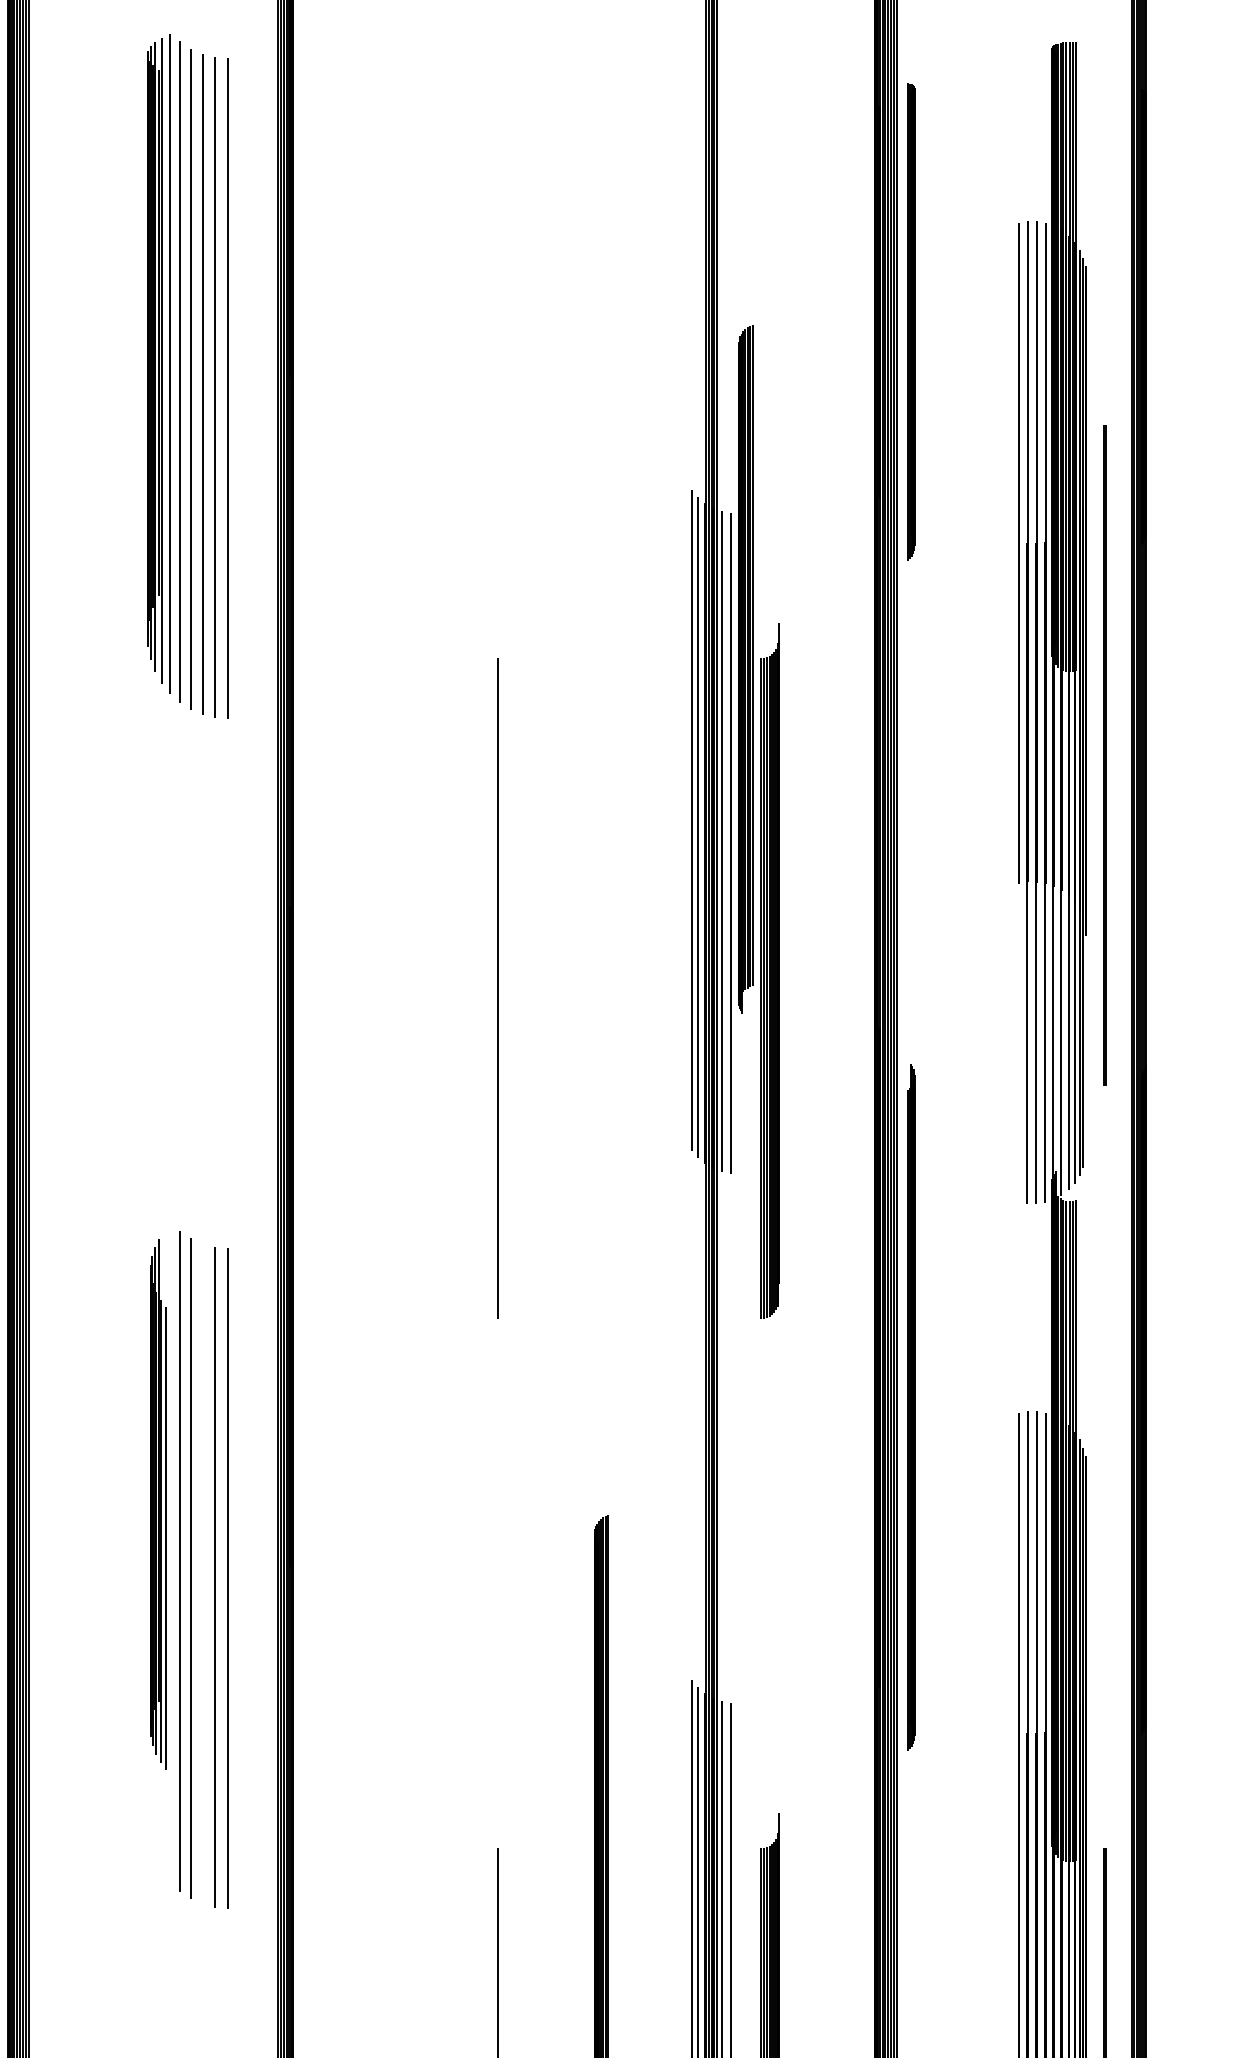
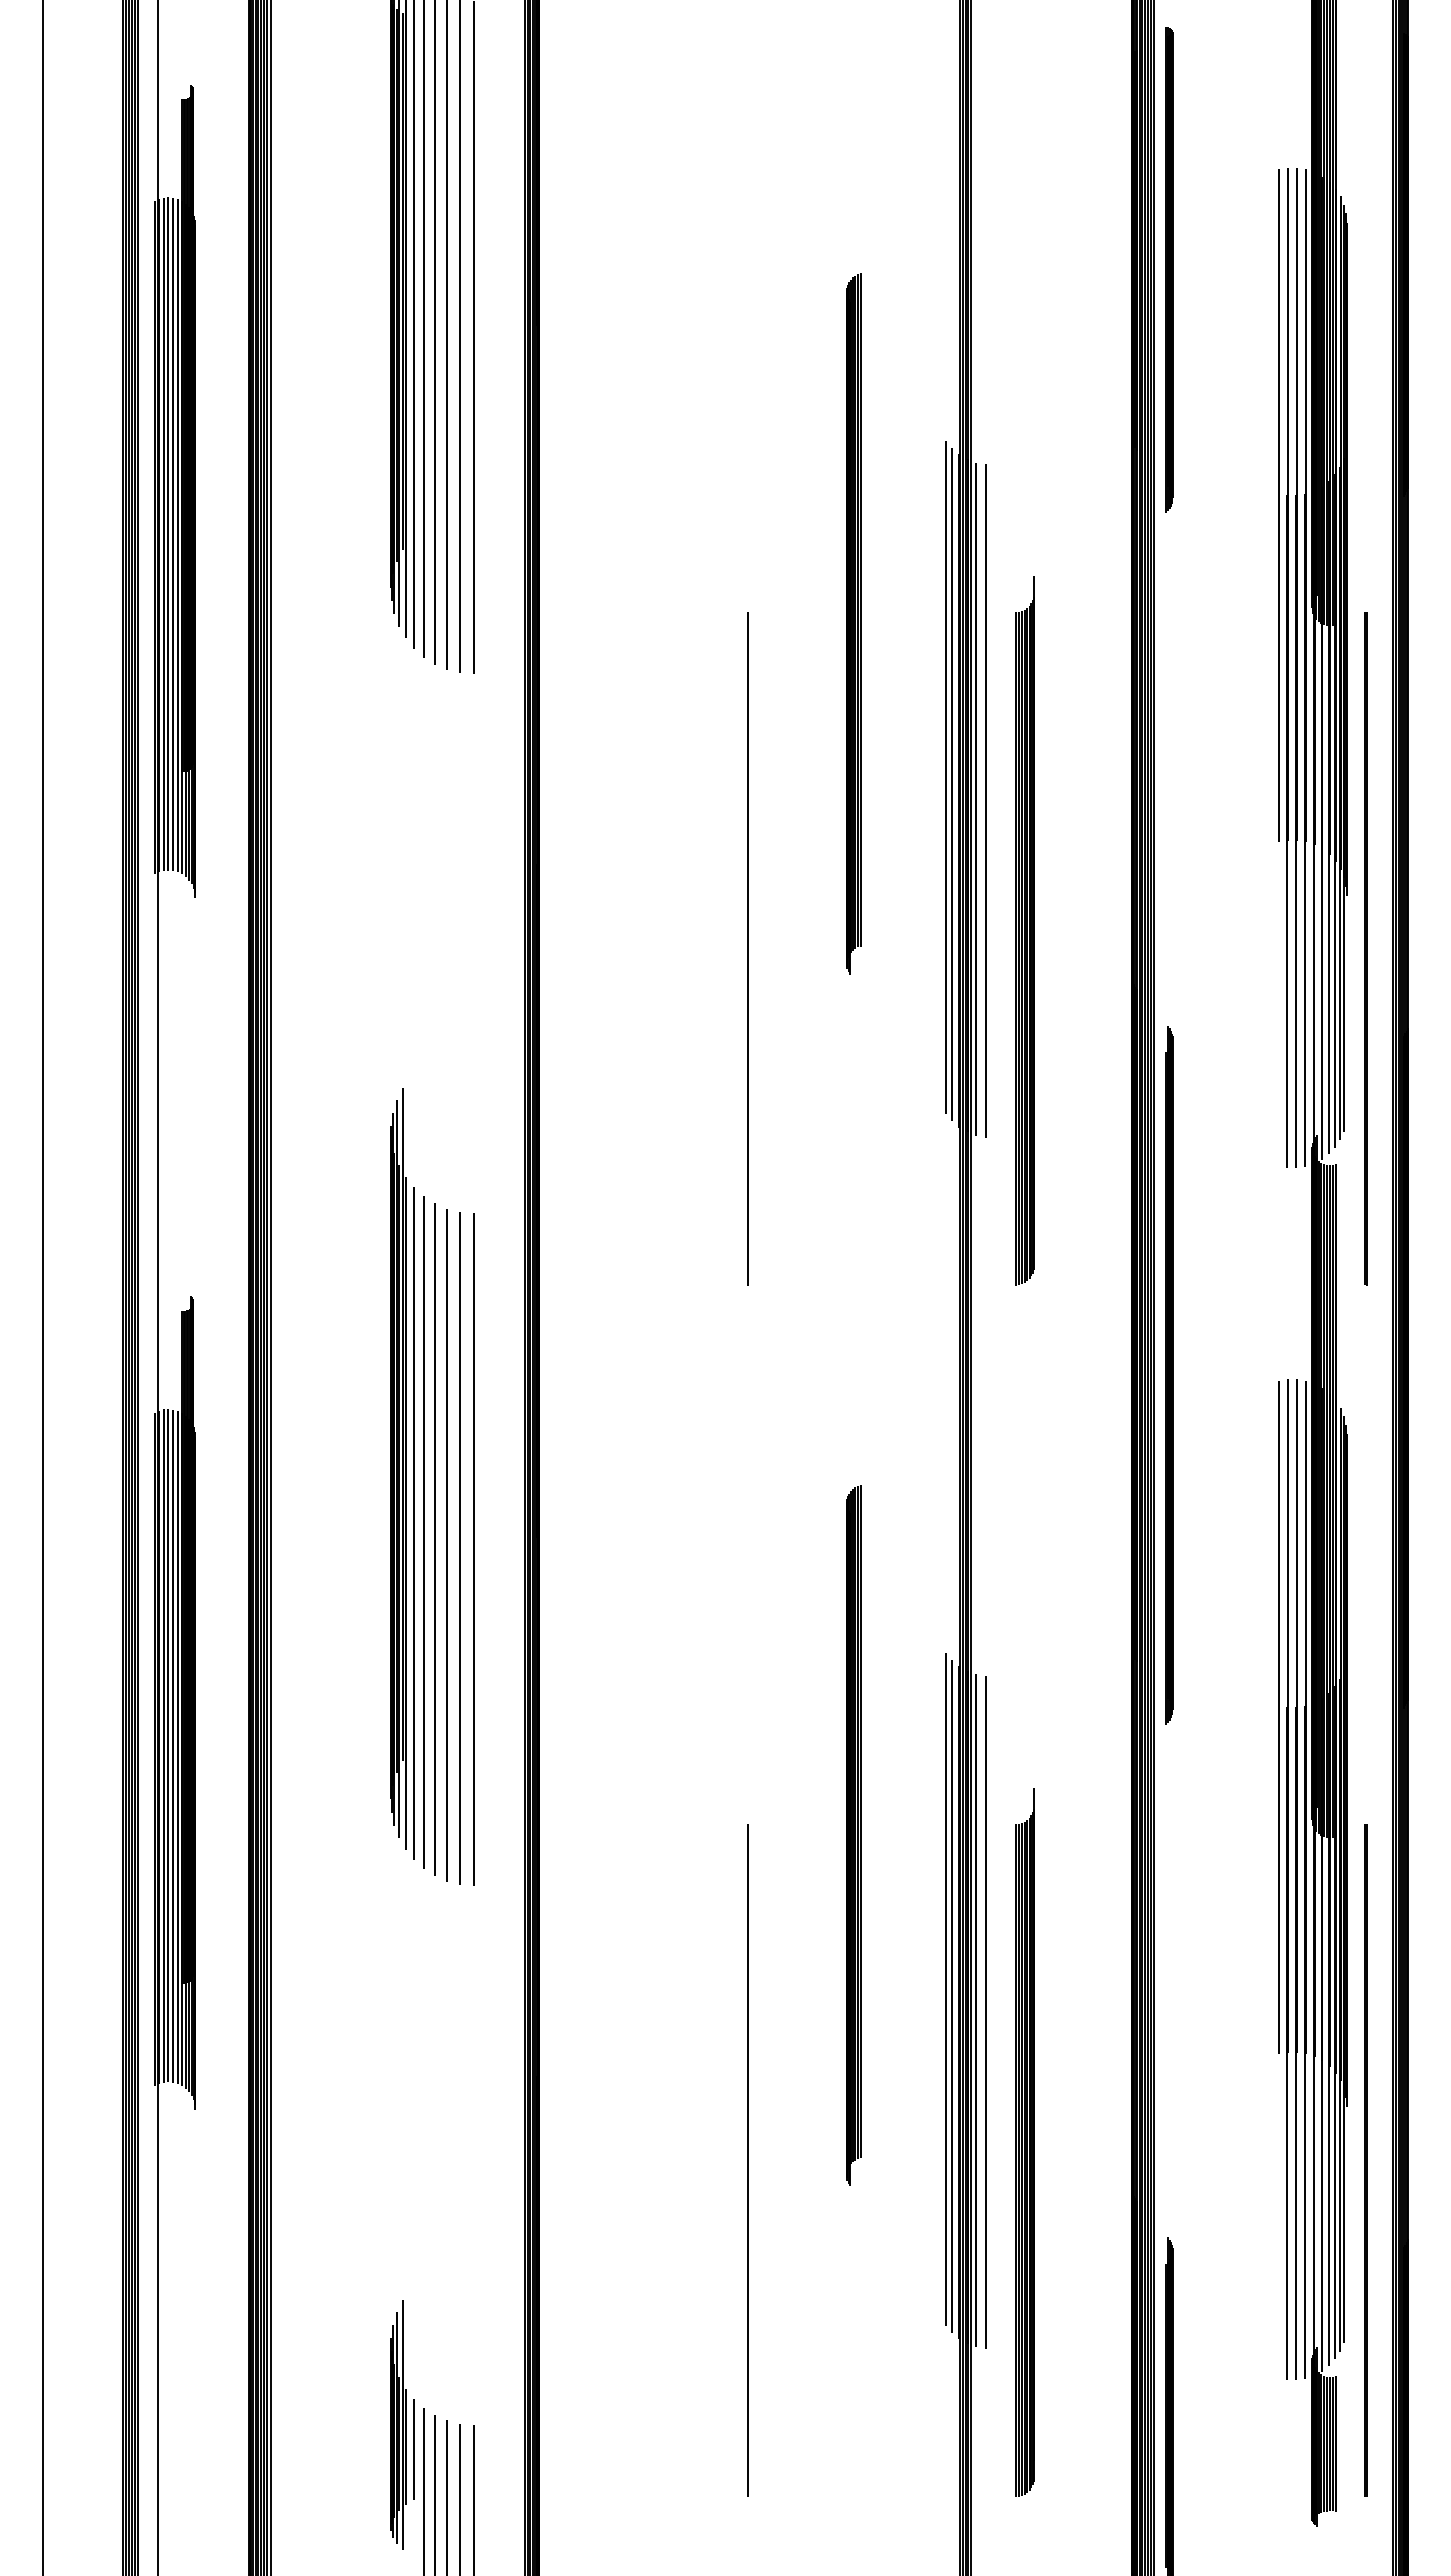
part: (745, 669) -> (853, 623), moved
line: (1104, 755) -> (1365, 948), moved
part: (158, 1503) -> (402, 1473), size x1.43
line: (201, 1574) -> (446, 1545), added

